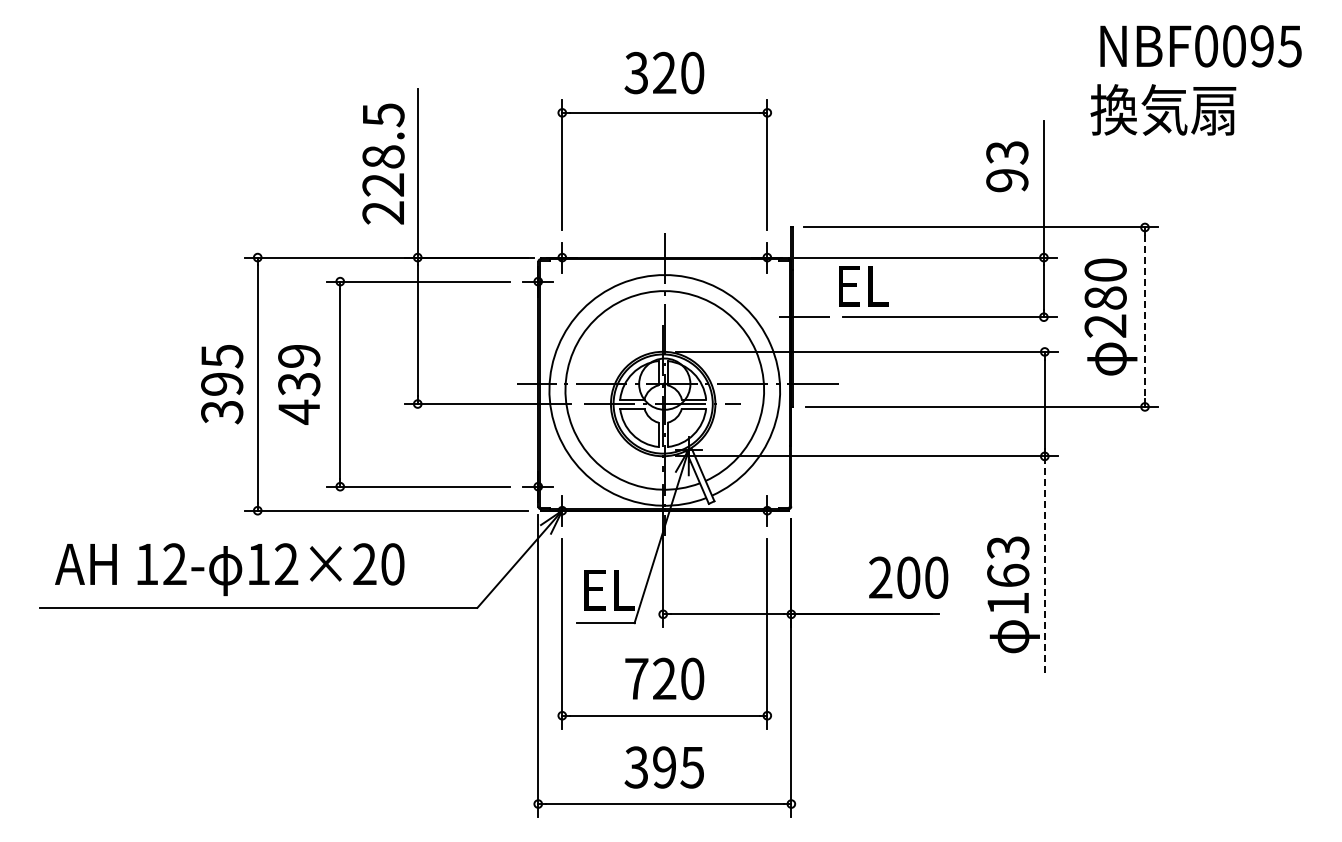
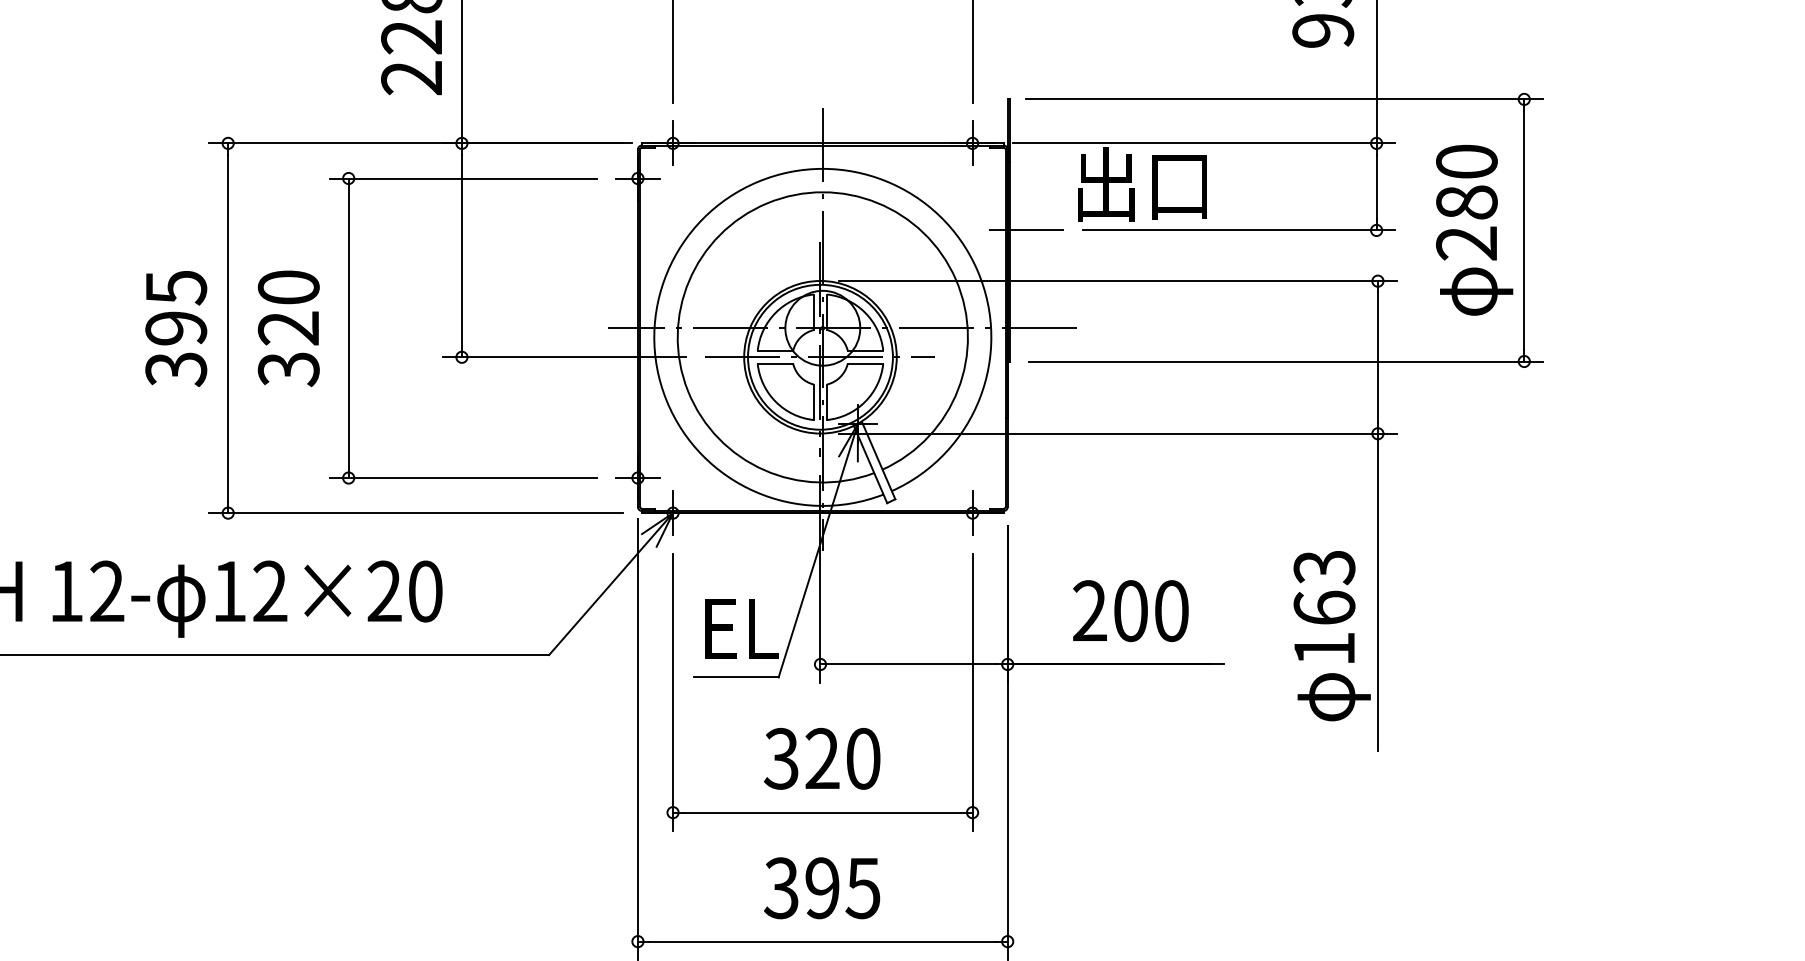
text: (883, 285) -> (1142, 184), EL -> 出口
line: (1144, 317) -> (1523, 230), dashed -> solid
text: (299, 384) -> (289, 328), 439 -> 320
line: (1044, 564) -> (1377, 591), dashed -> solid
text: (908, 577) -> (1130, 610), moved
text: (636, 678) -> (781, 758), 720 -> 320

